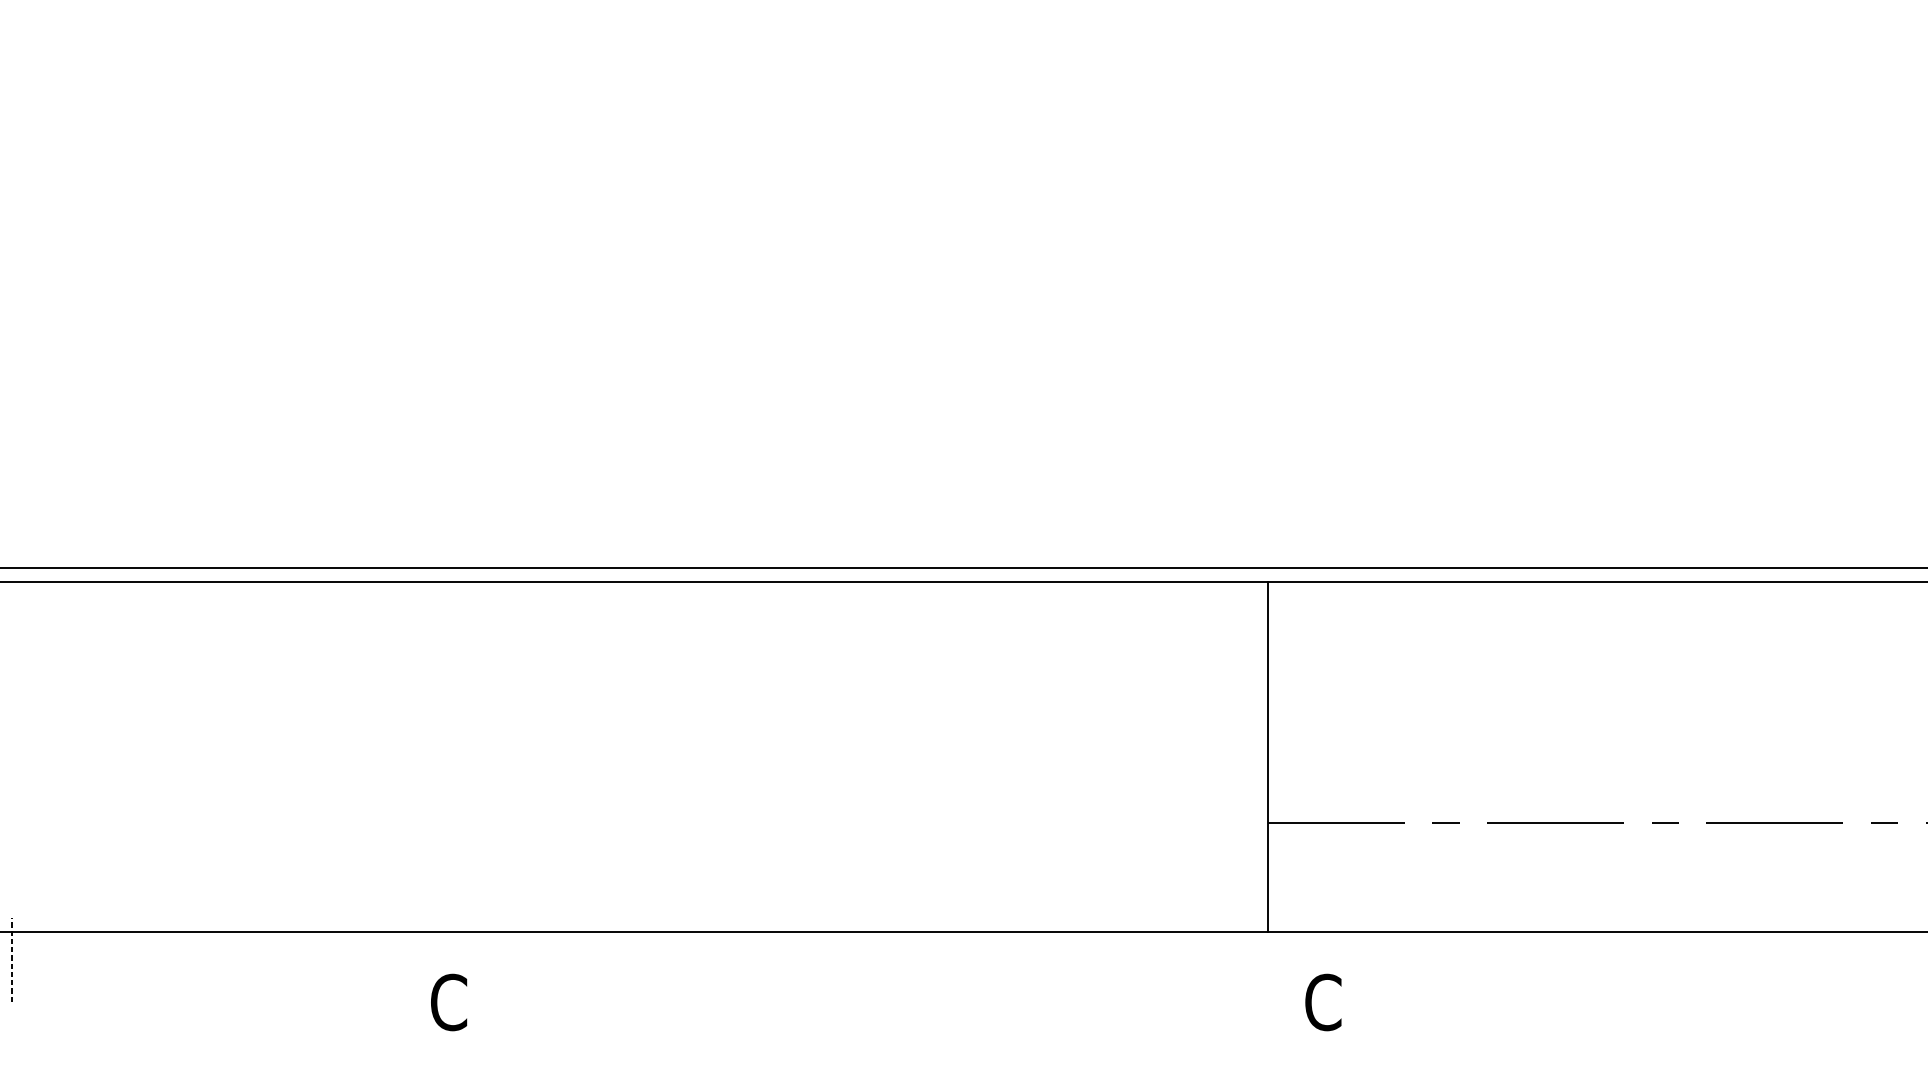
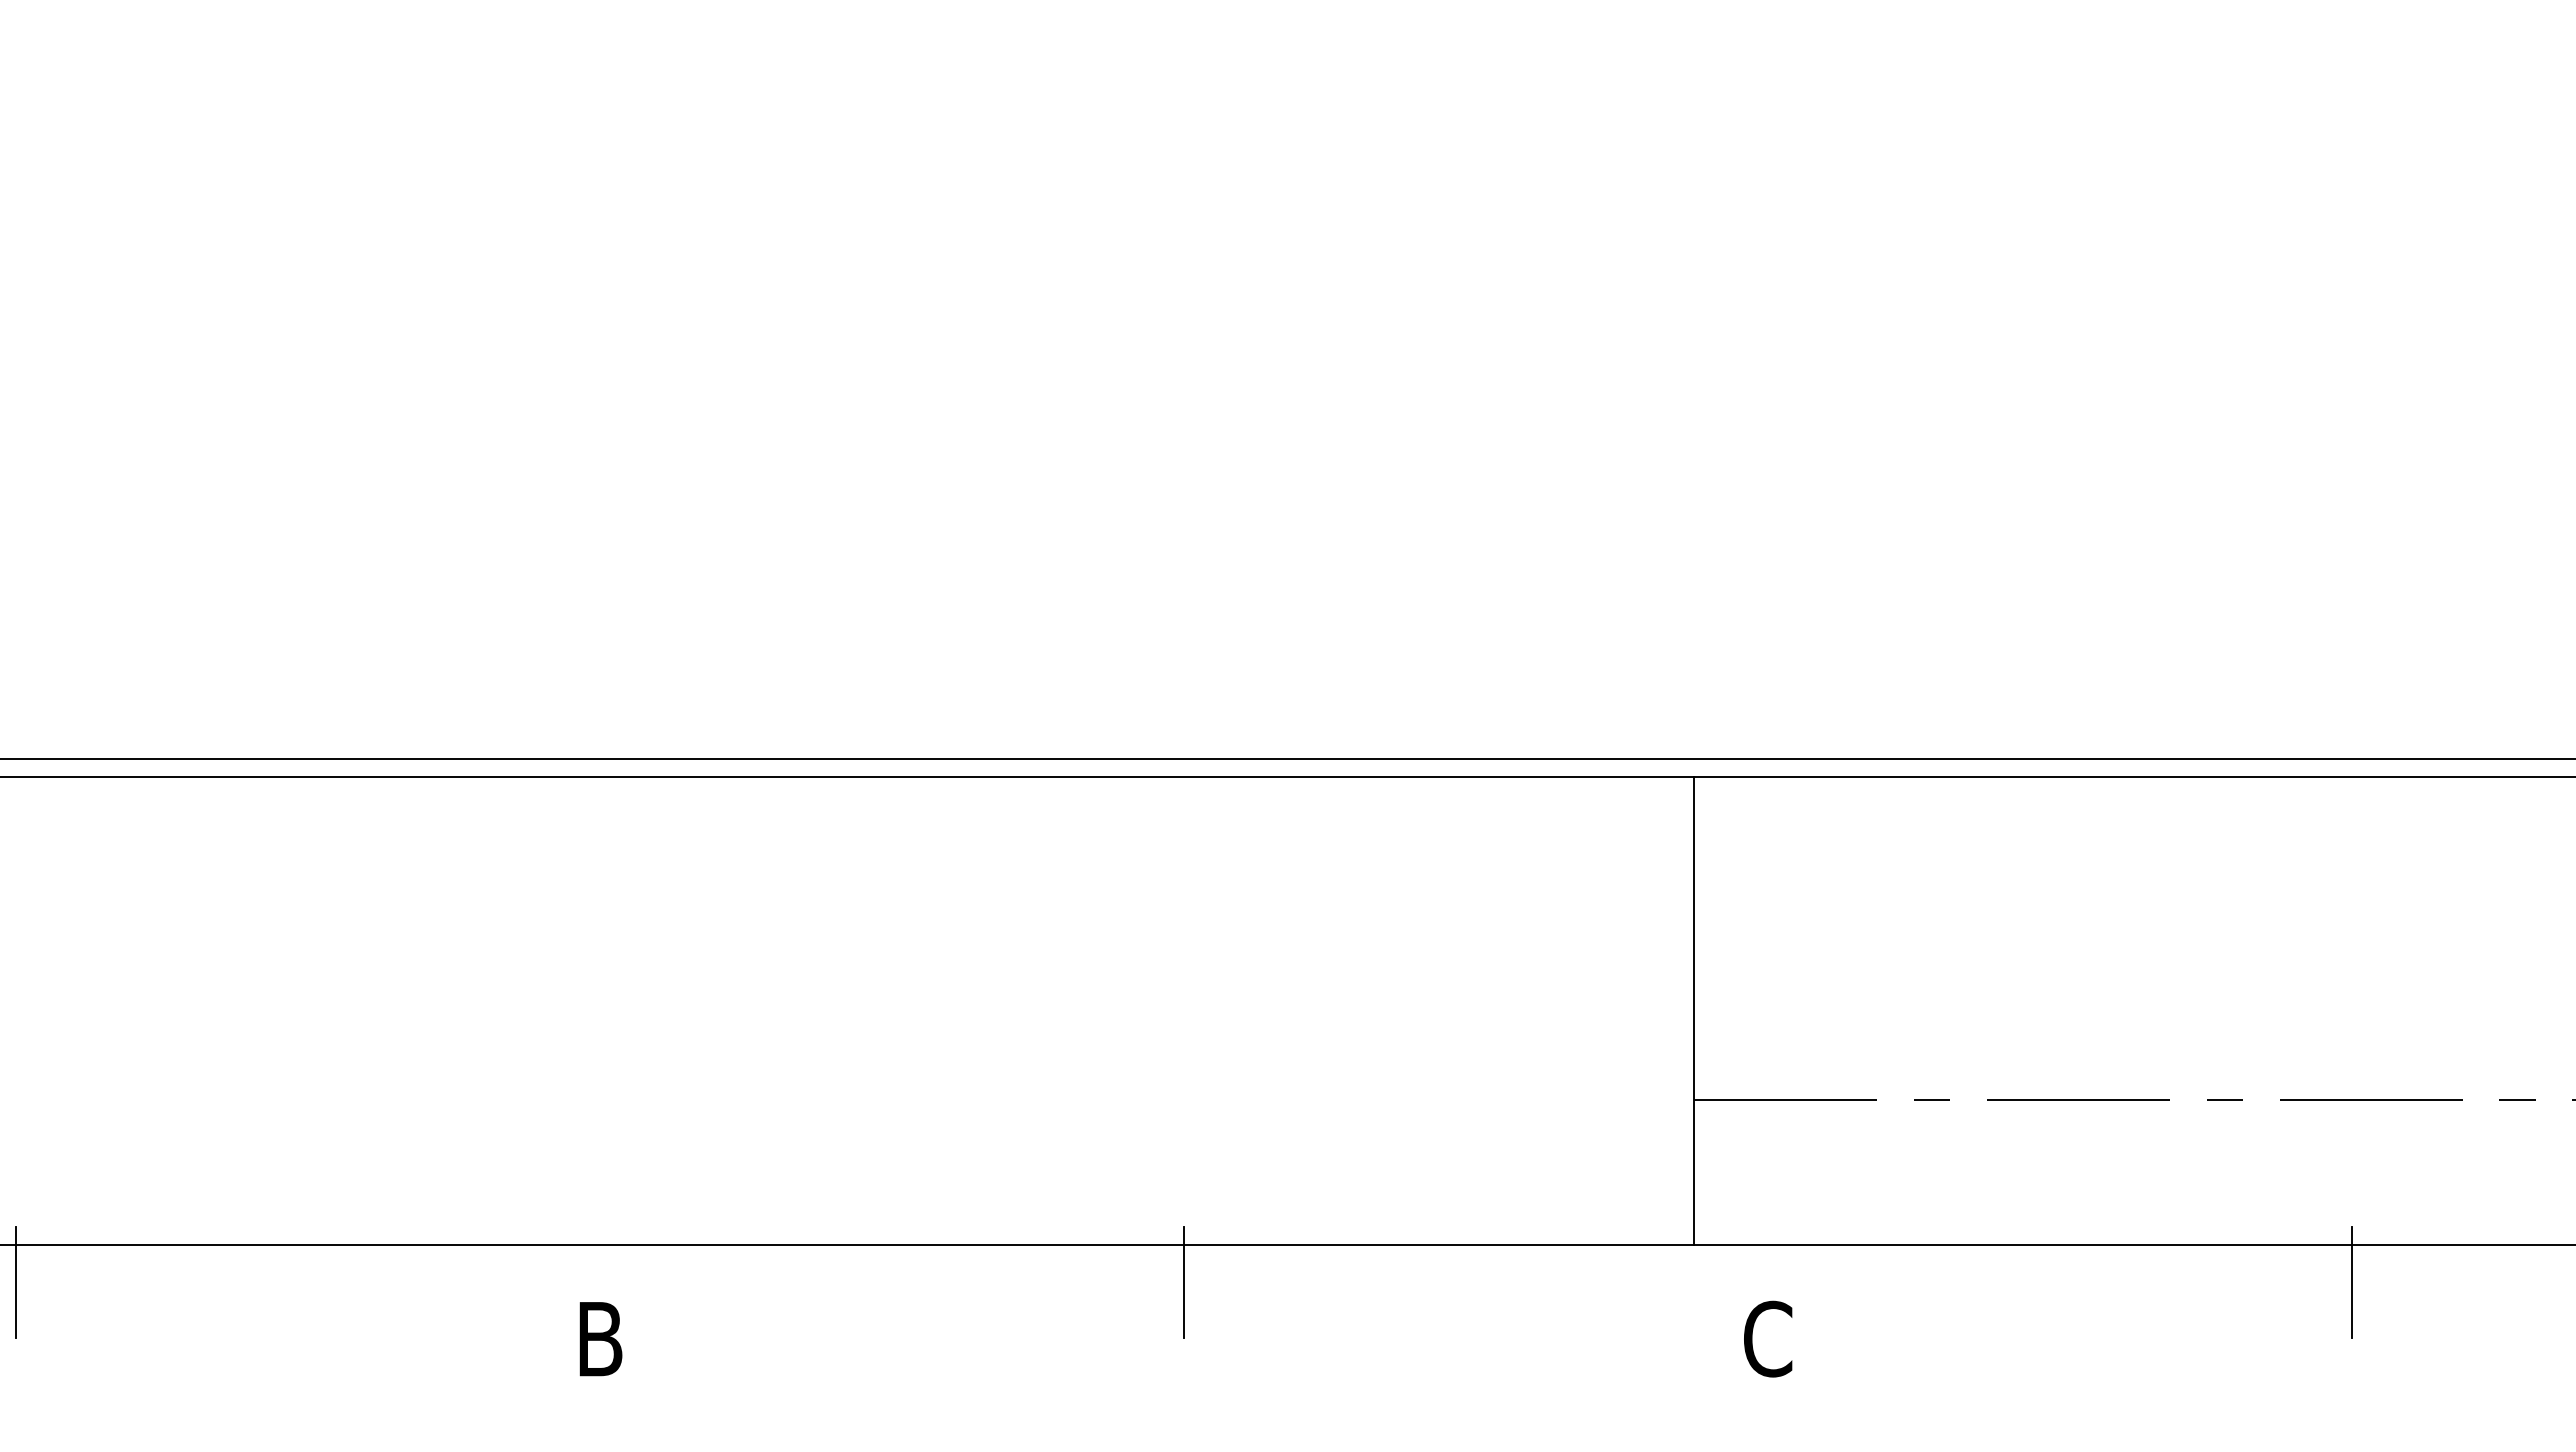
line: (11, 960) -> (15, 1282), dashed -> solid
line: (886, 960) -> (1184, 1282), added
line: (1760, 960) -> (2352, 1282), added
text: (449, 1002) -> (600, 1338), C -> B

